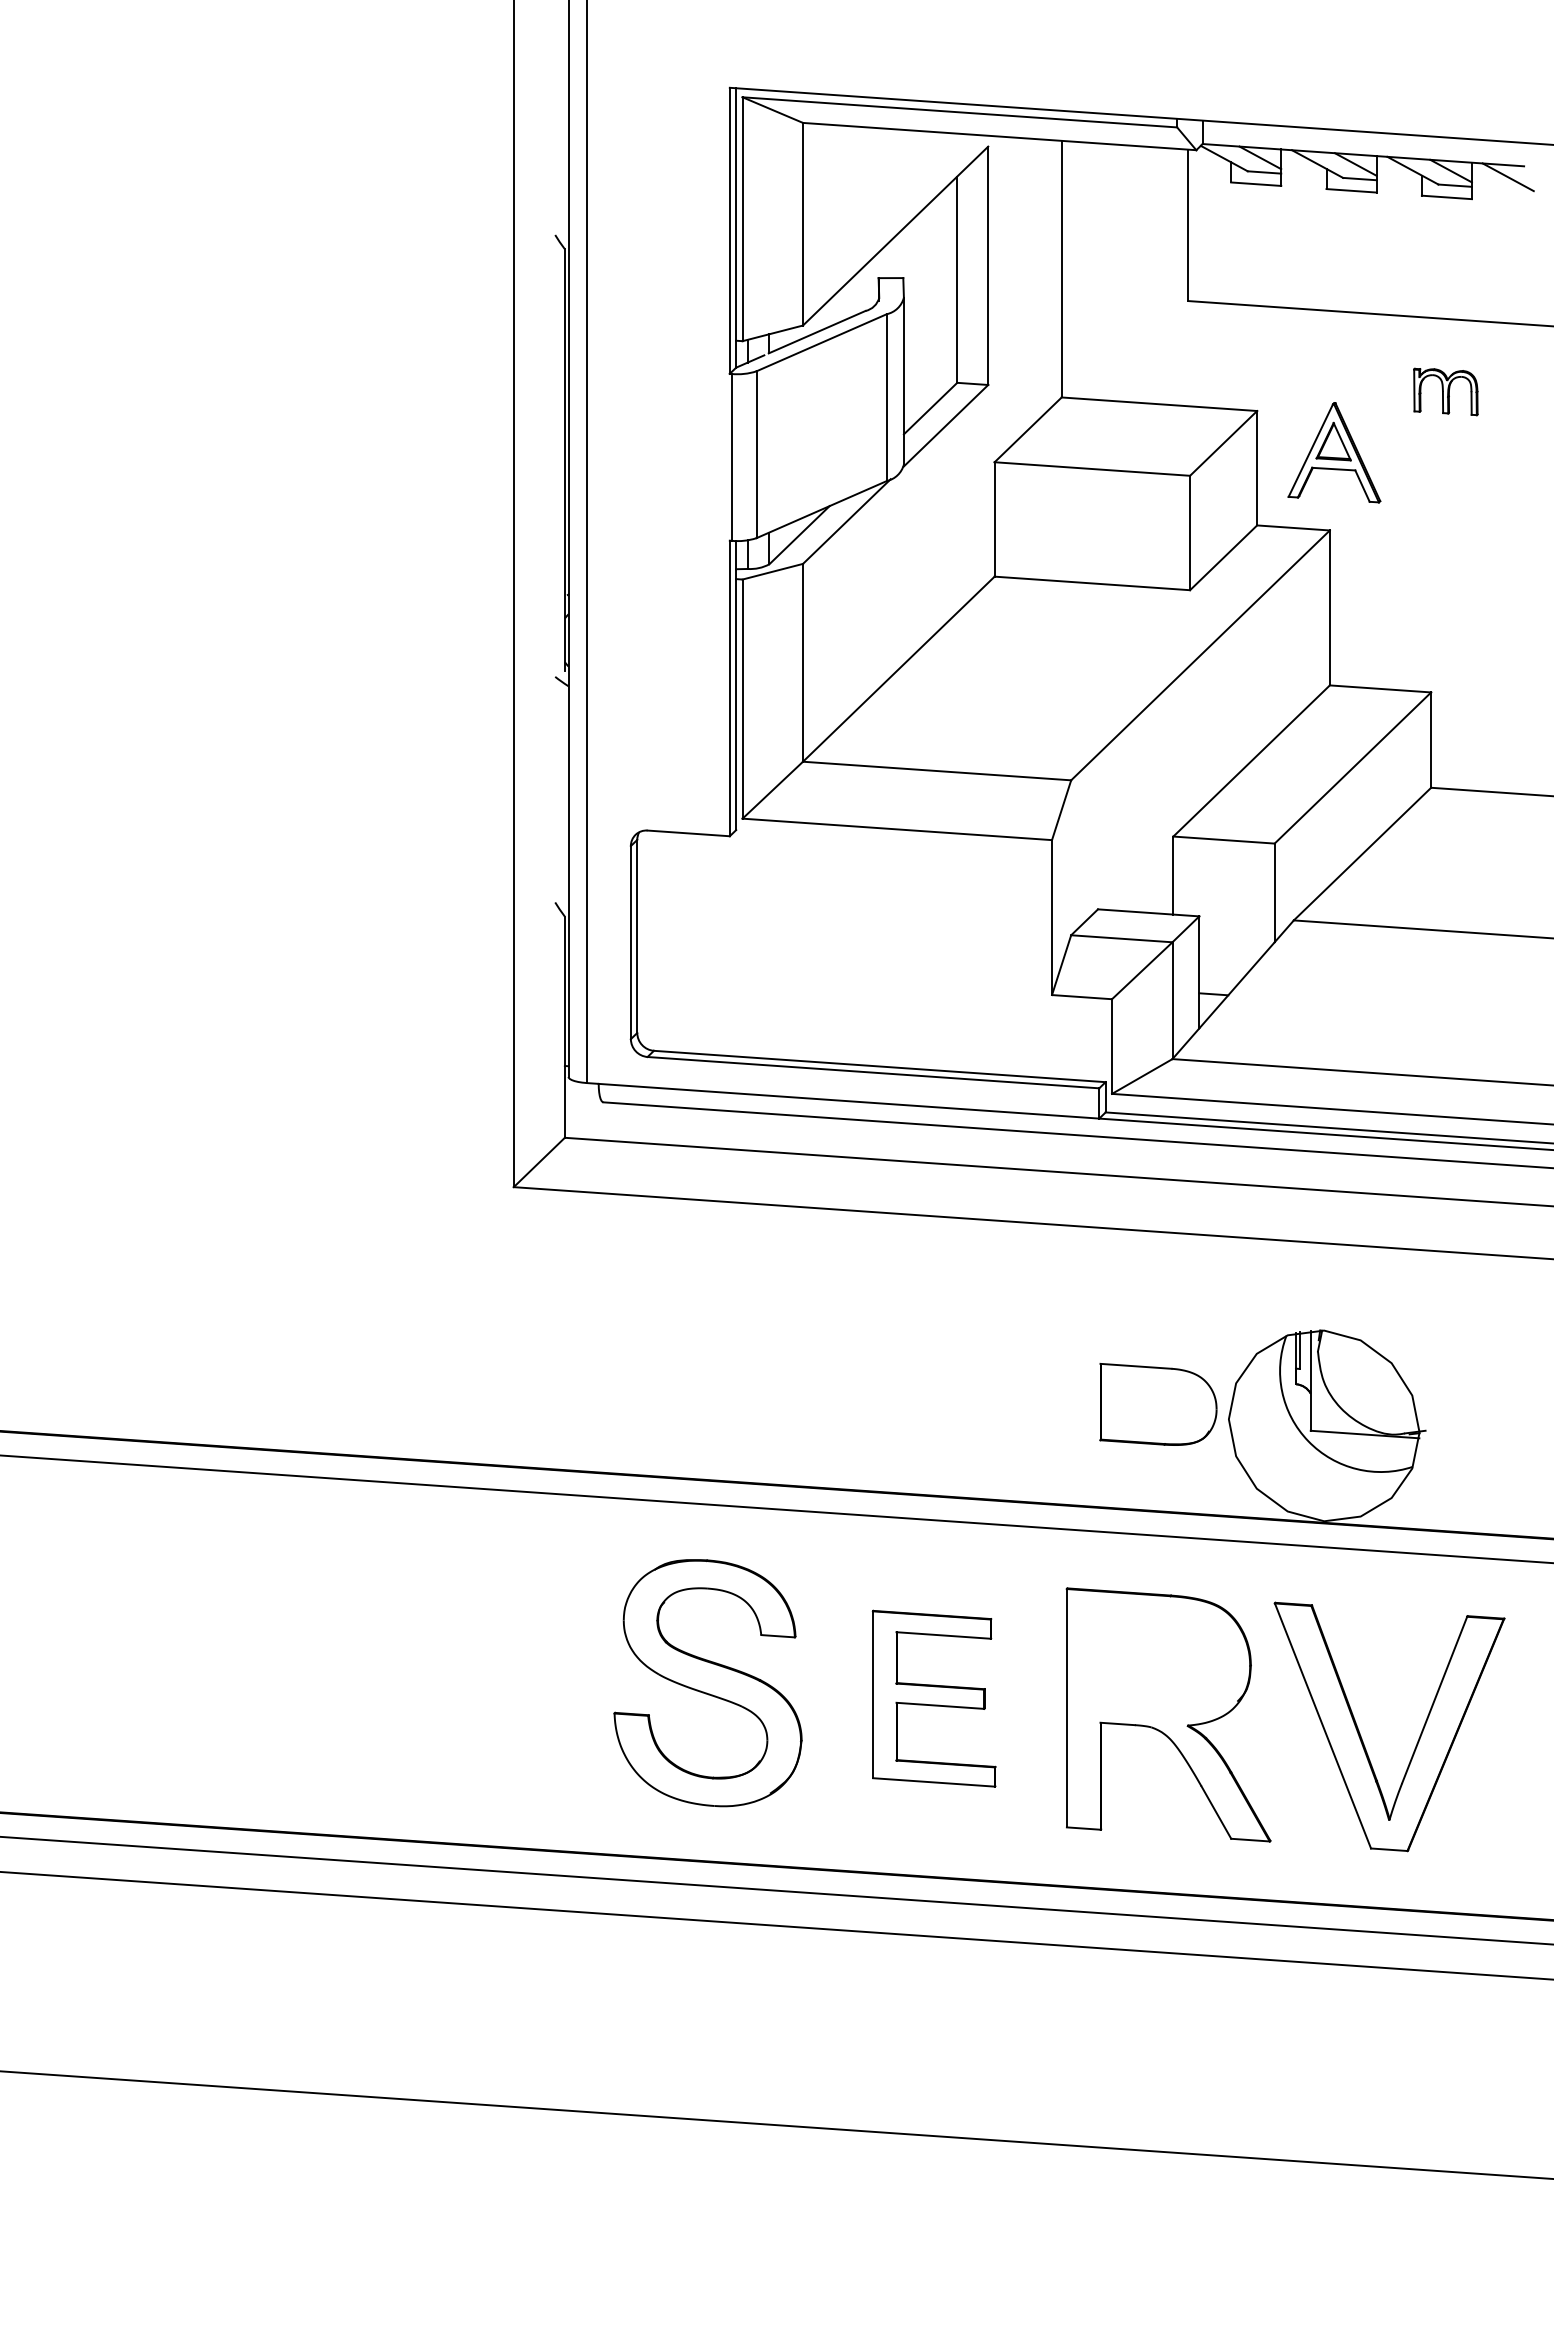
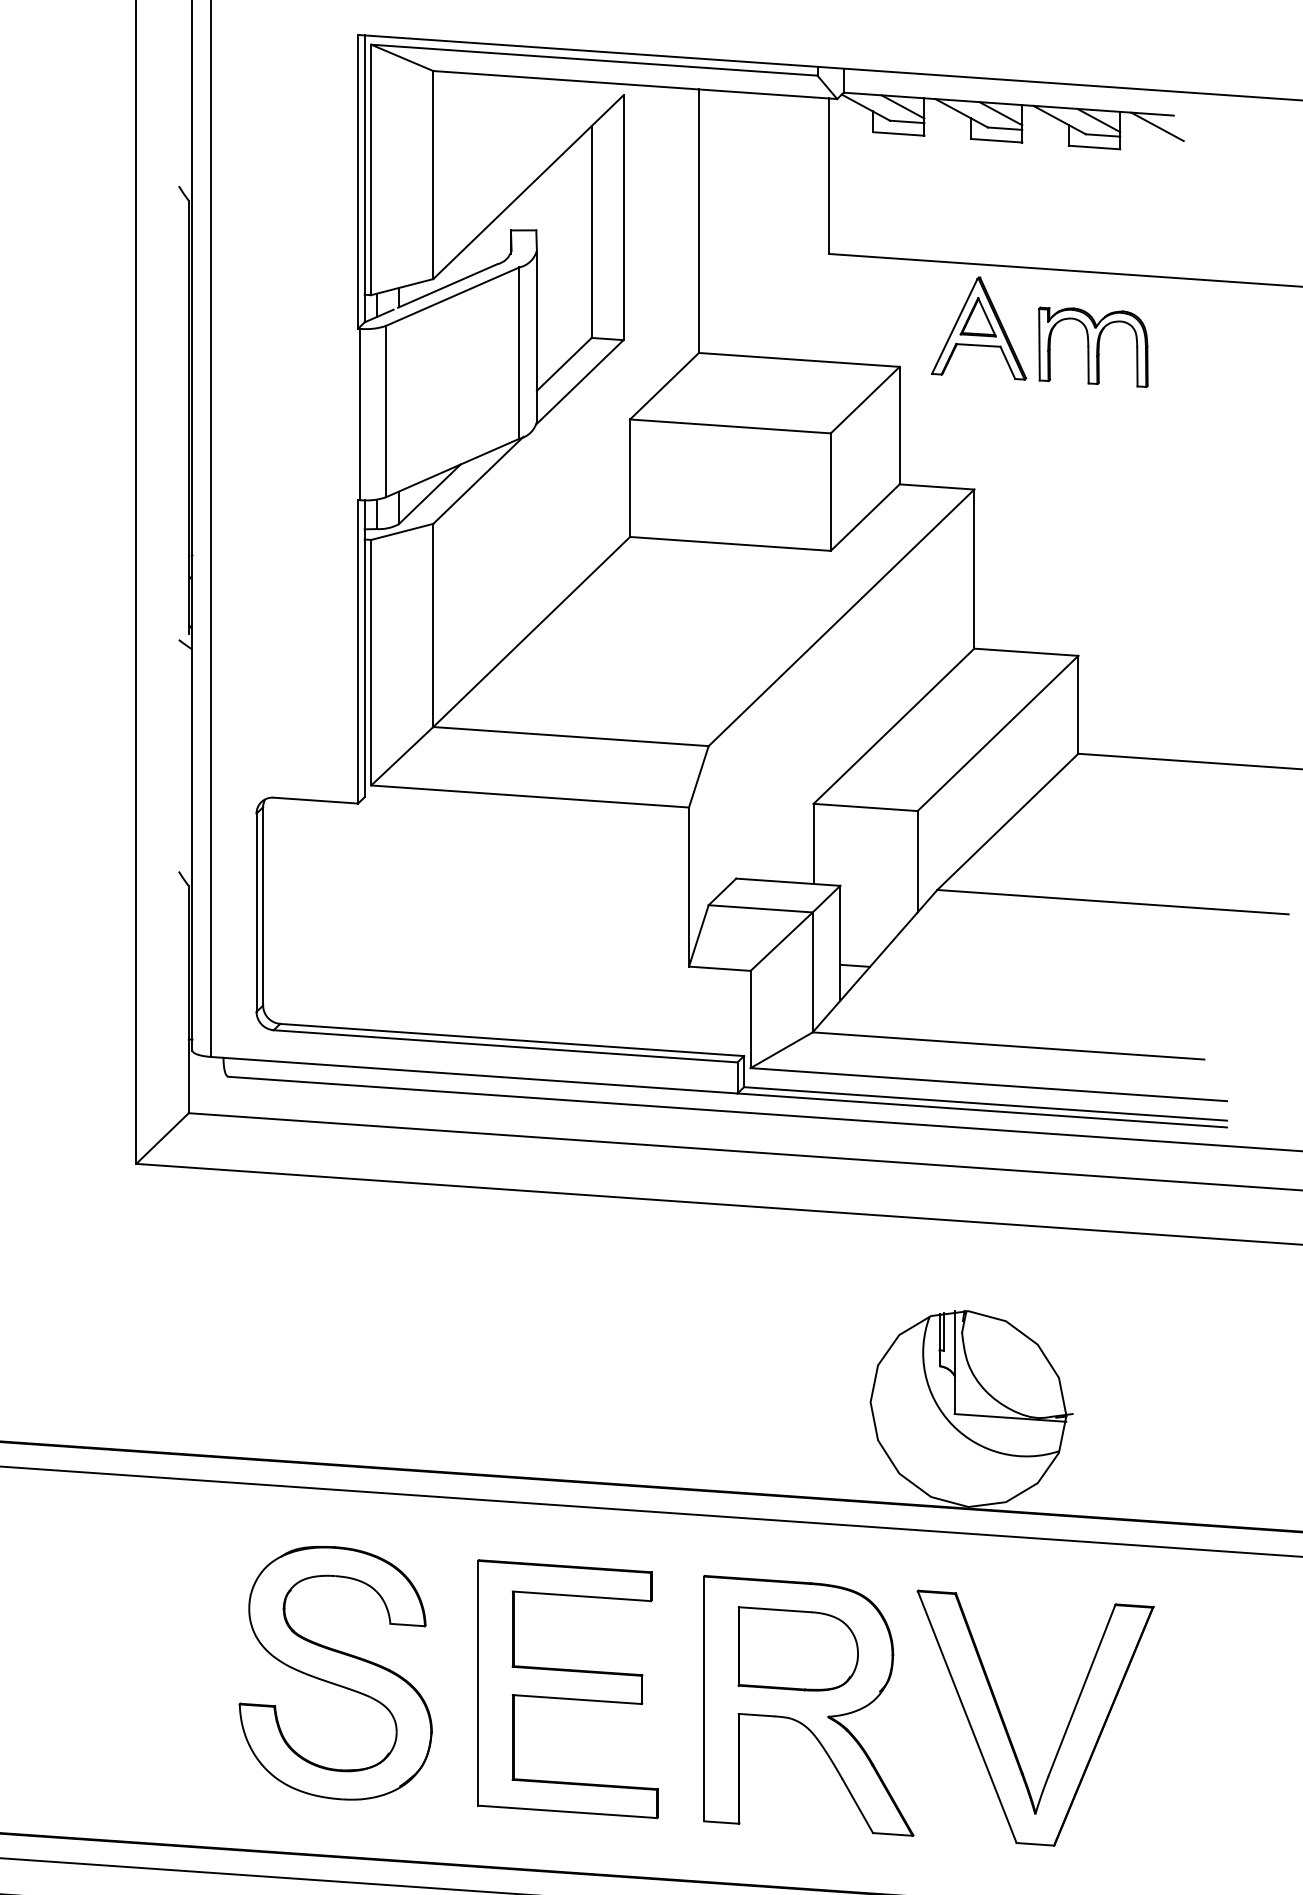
part: (1445, 391) -> (1093, 346), size x1.67
part: (1334, 452) -> (979, 328), moved
part: (1158, 1404) -> (798, 1648), moved
part: (933, 1698) -> (567, 1688), size x1.43

